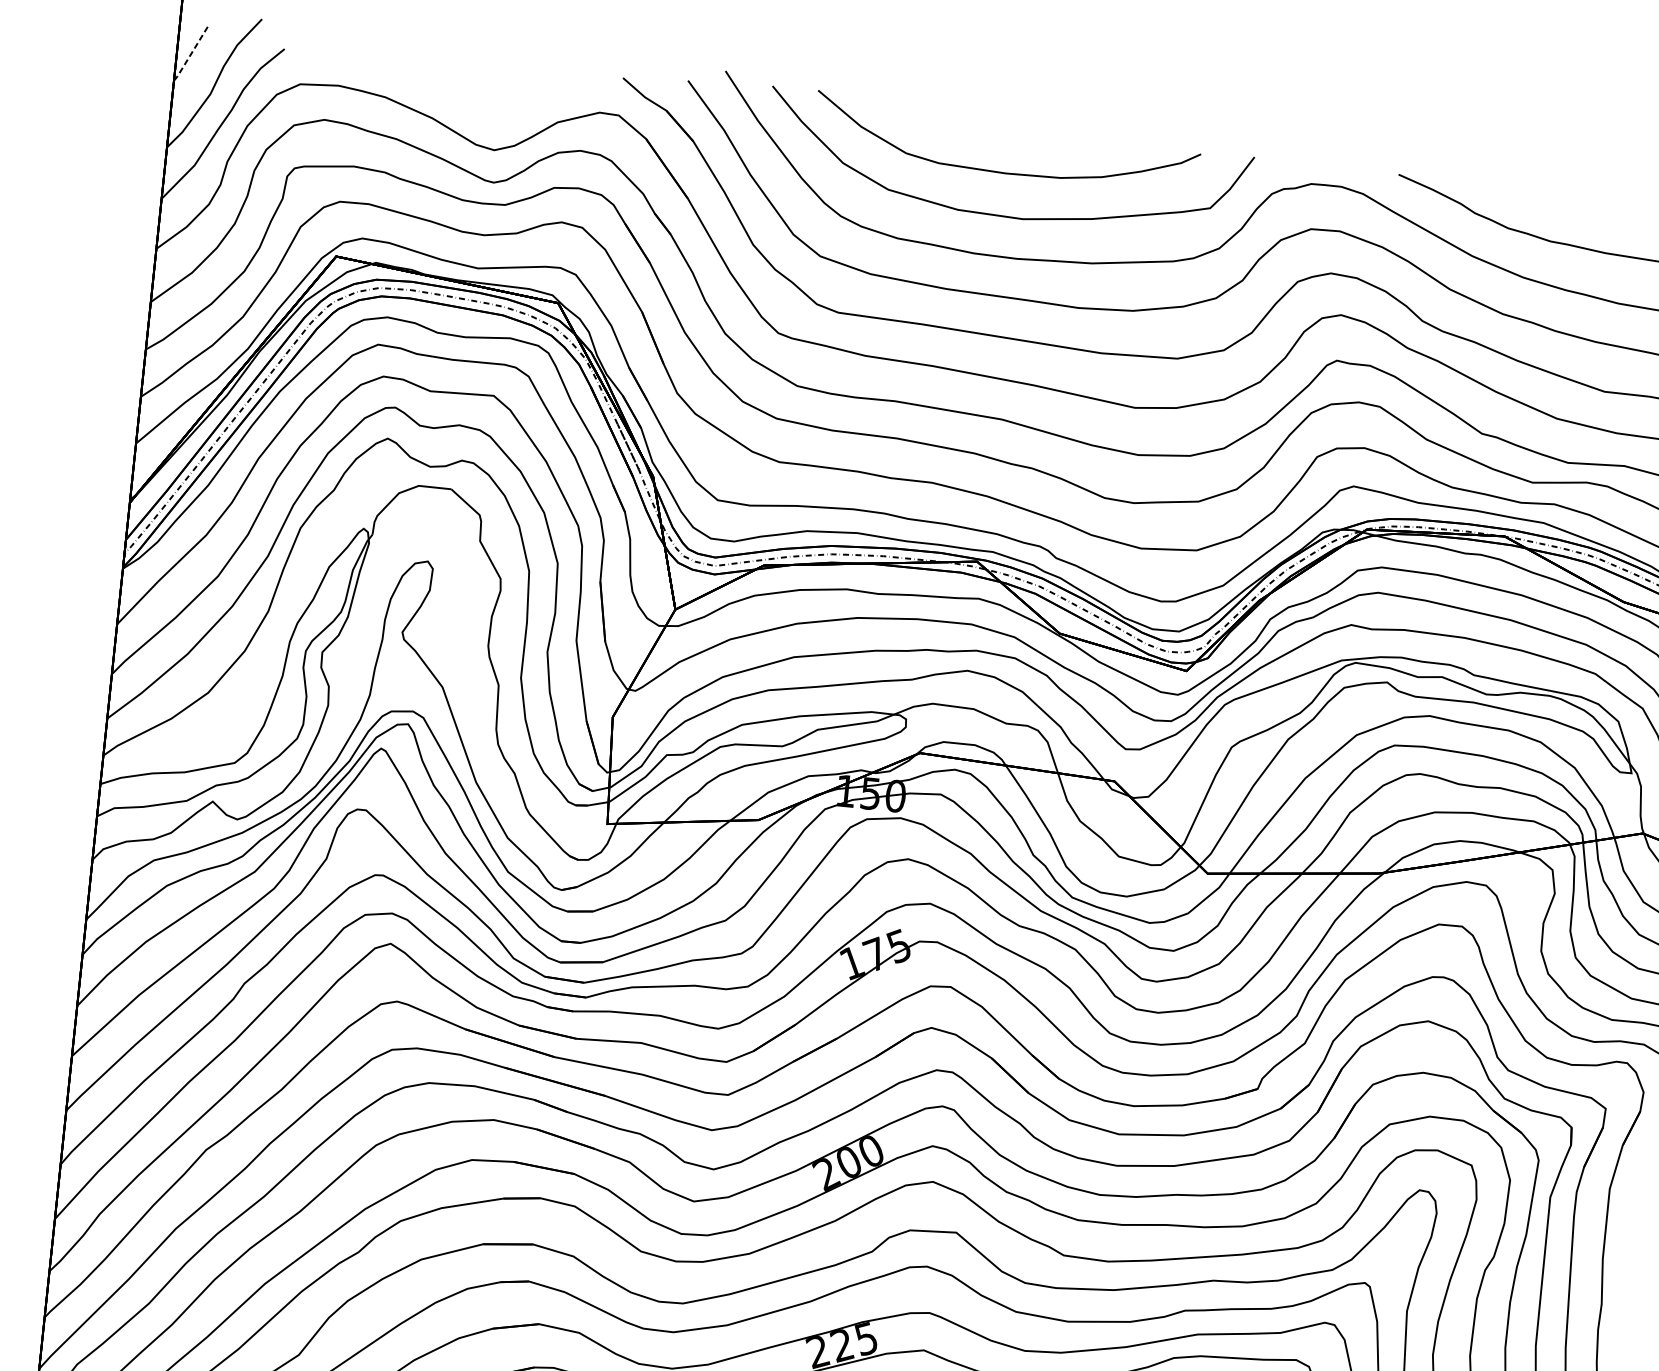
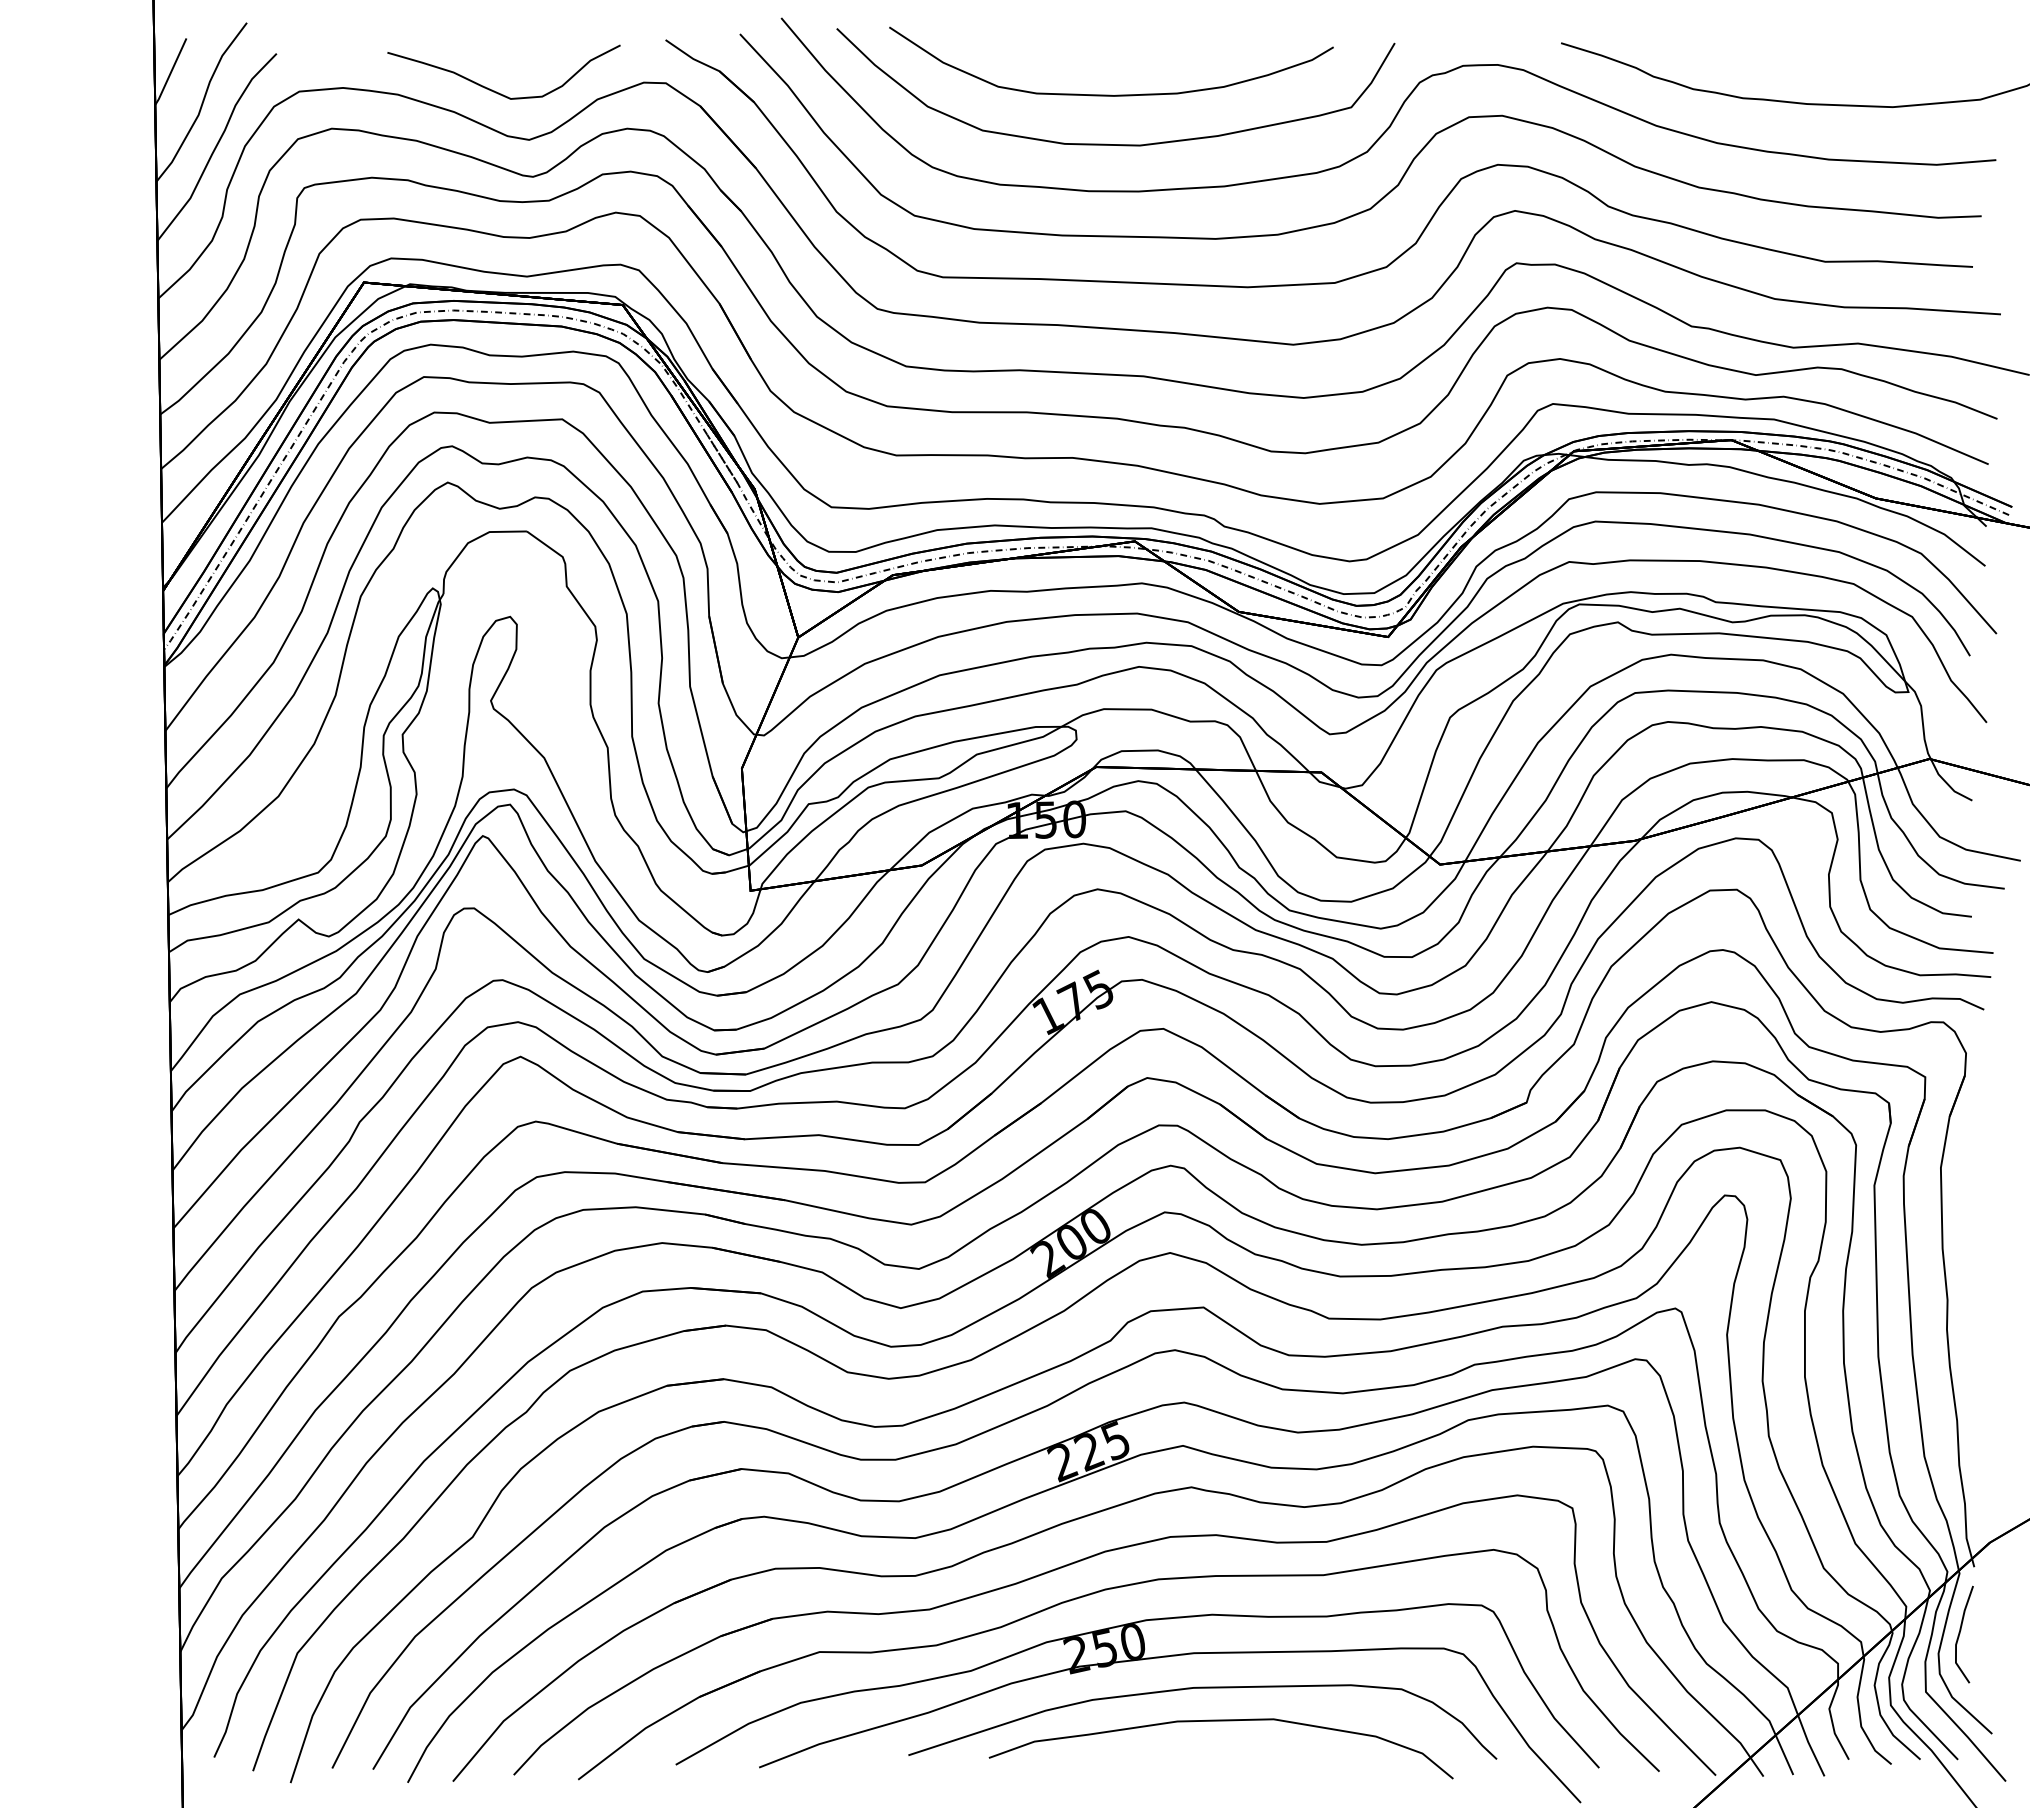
line: (191, 54) -> (171, 72), dashed -> solid
curve: (469, 103) -> (494, 90), added

